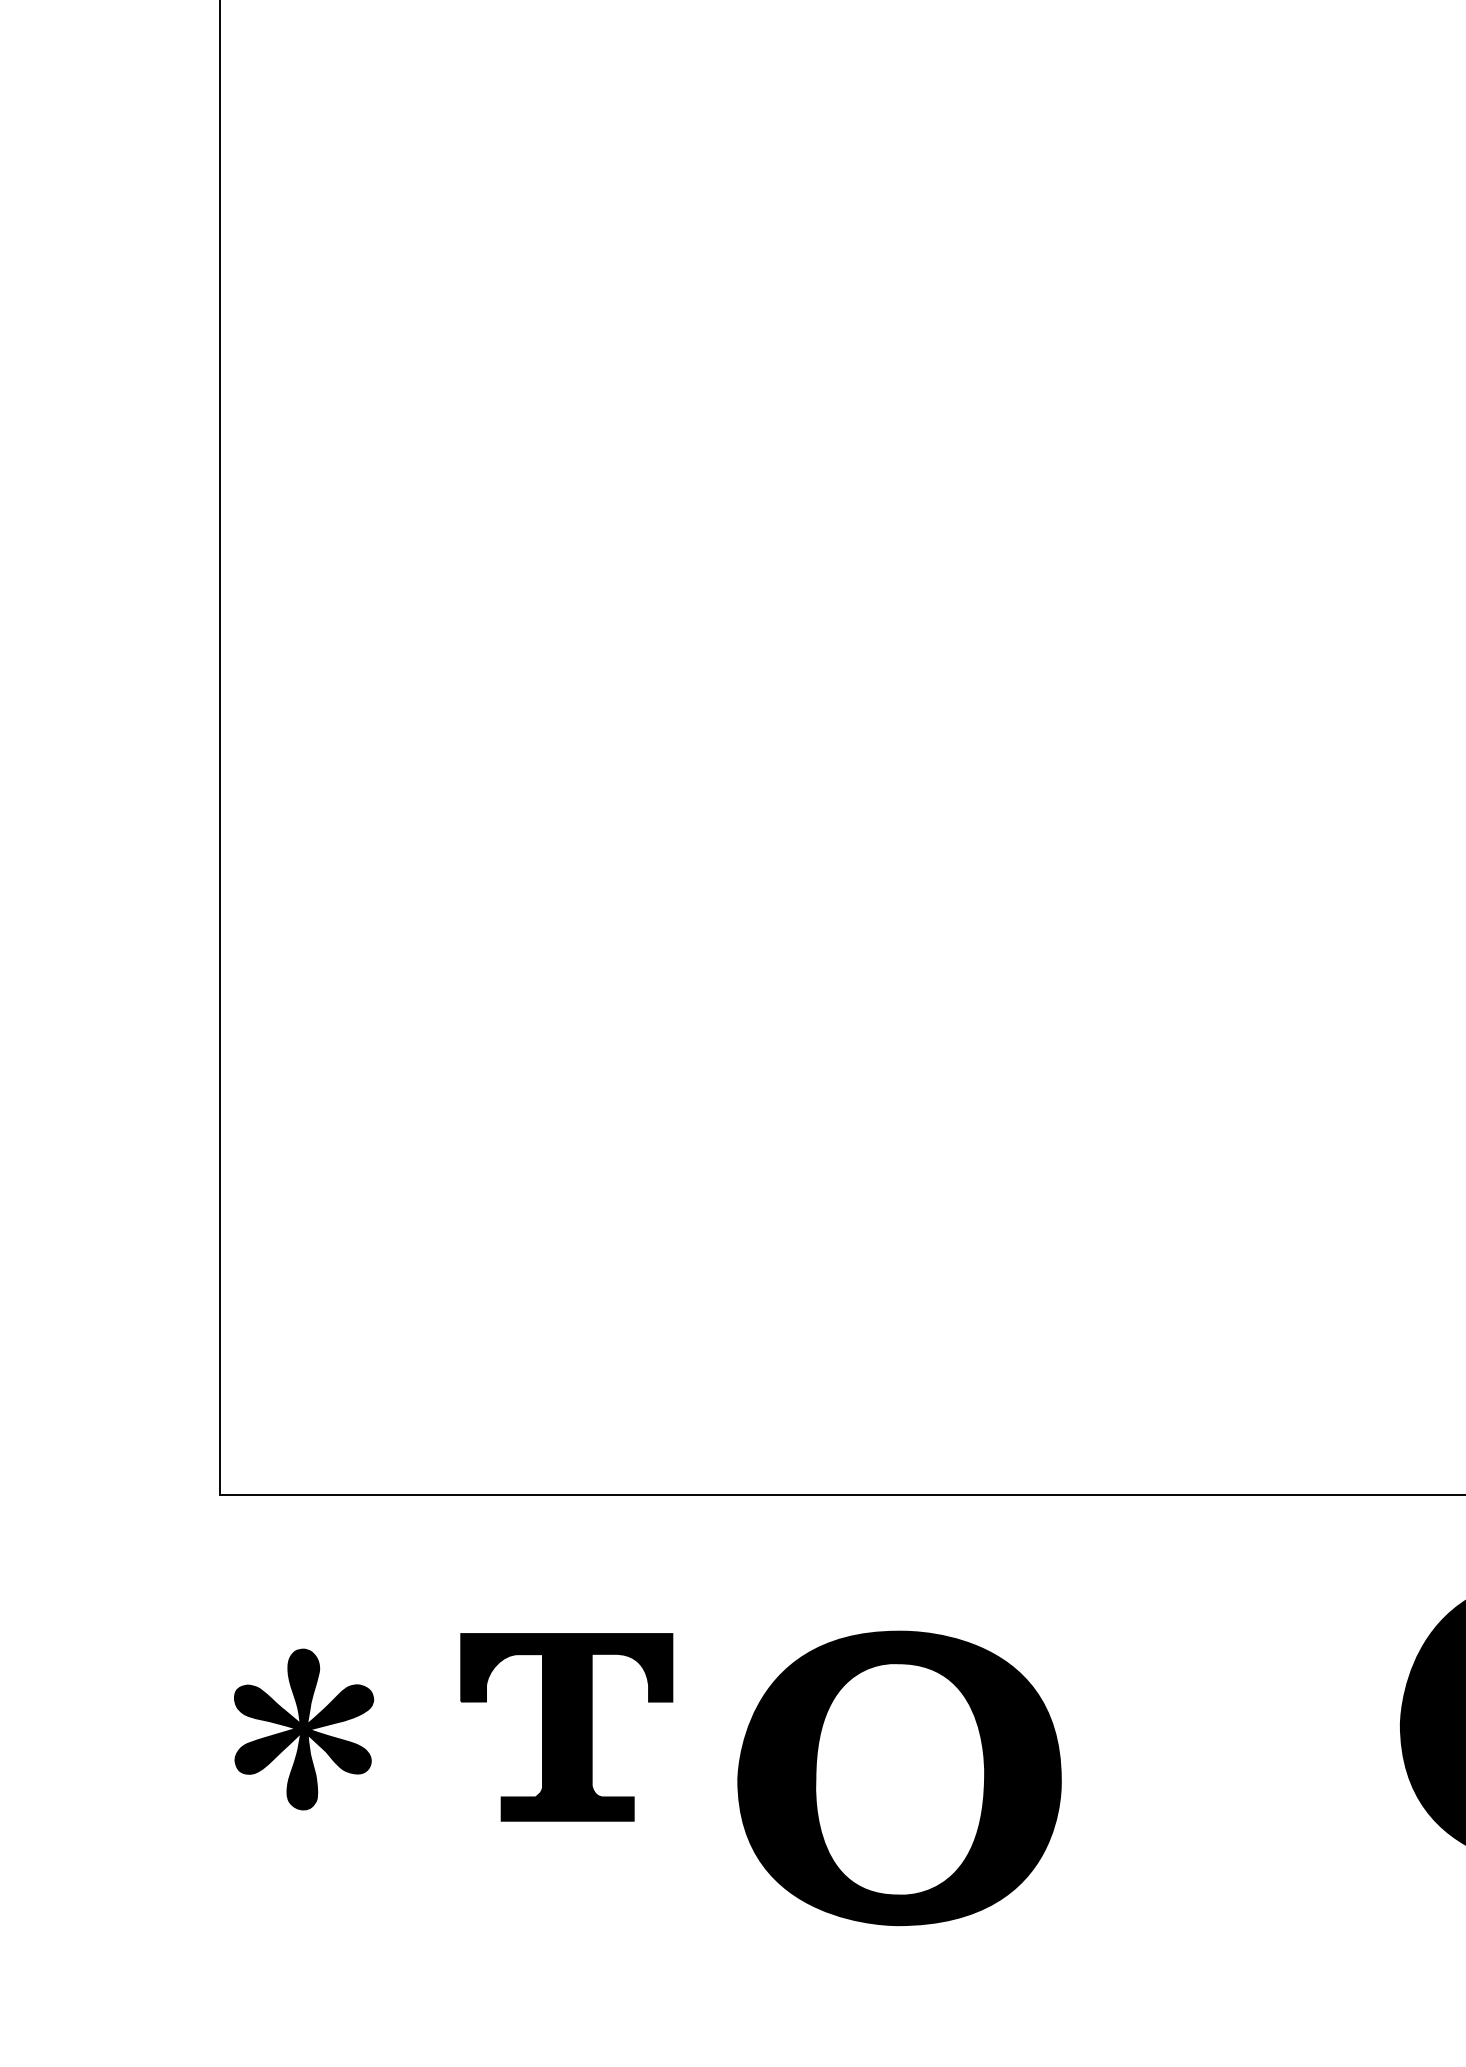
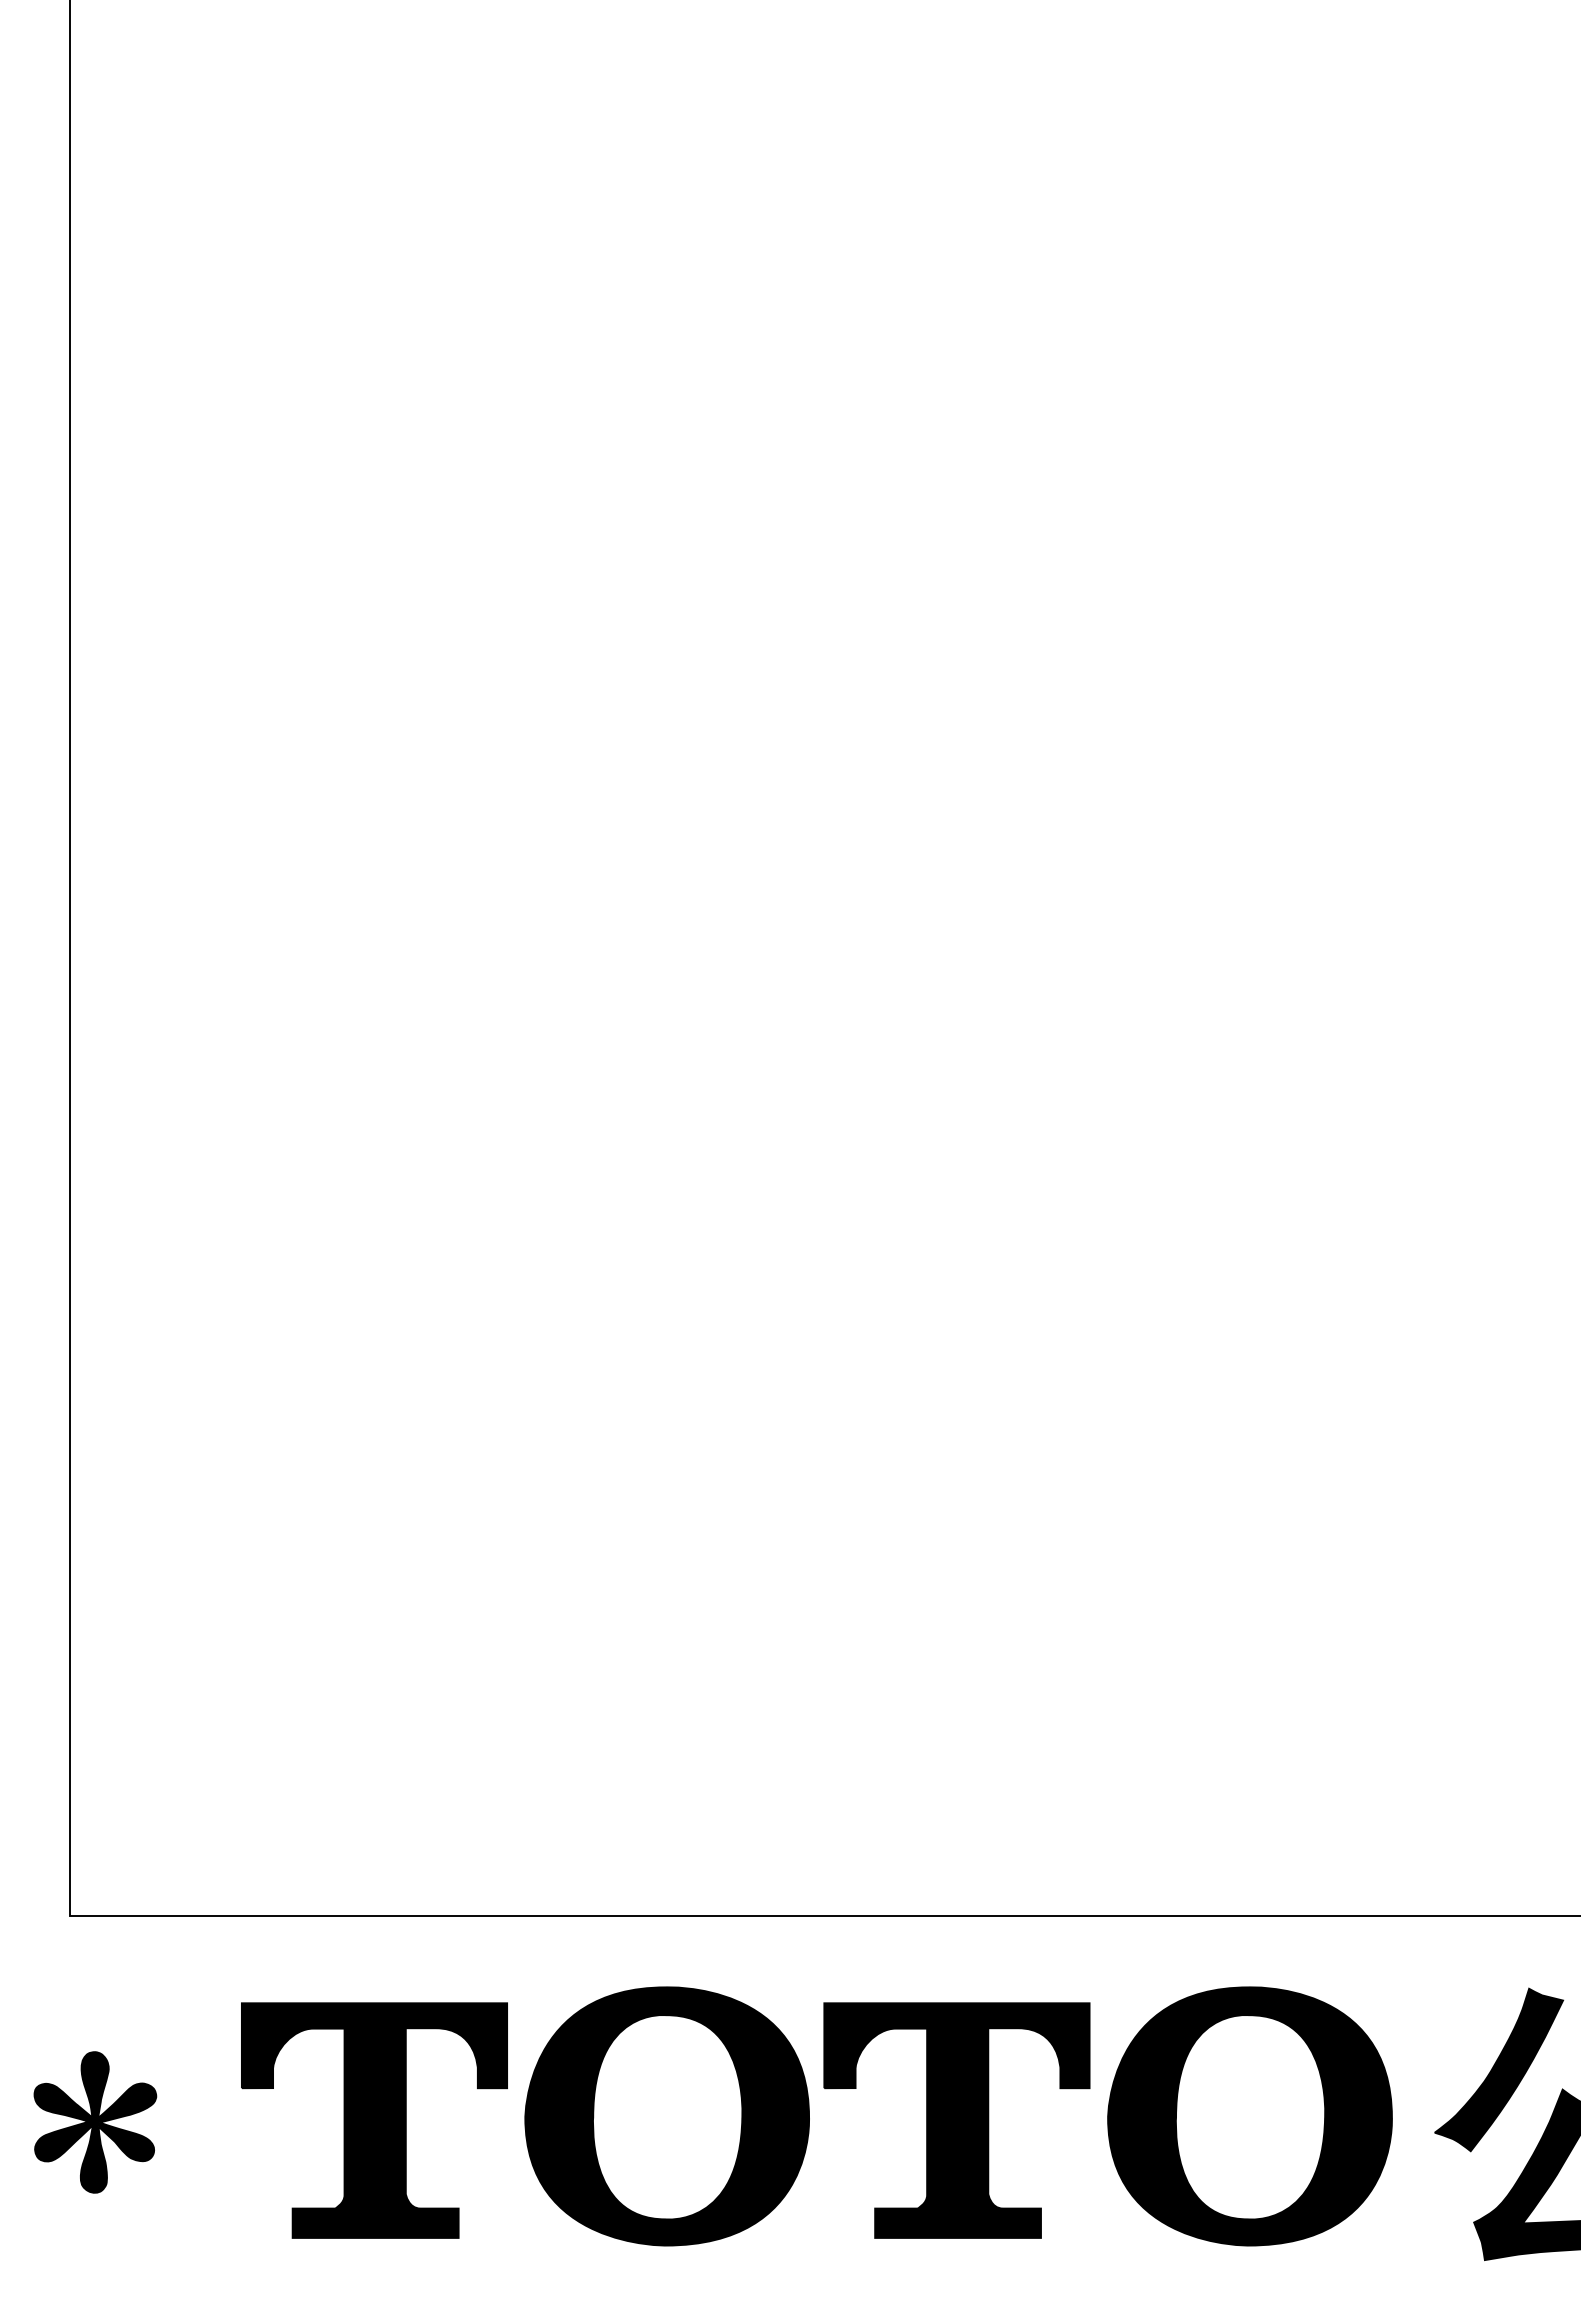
part: (566, 1727) -> (374, 2120), size x1.43
part: (1228, 1727) -> (956, 2120), added
part: (304, 1729) -> (95, 2122), moved
part: (898, 1778) -> (666, 2116), moved

